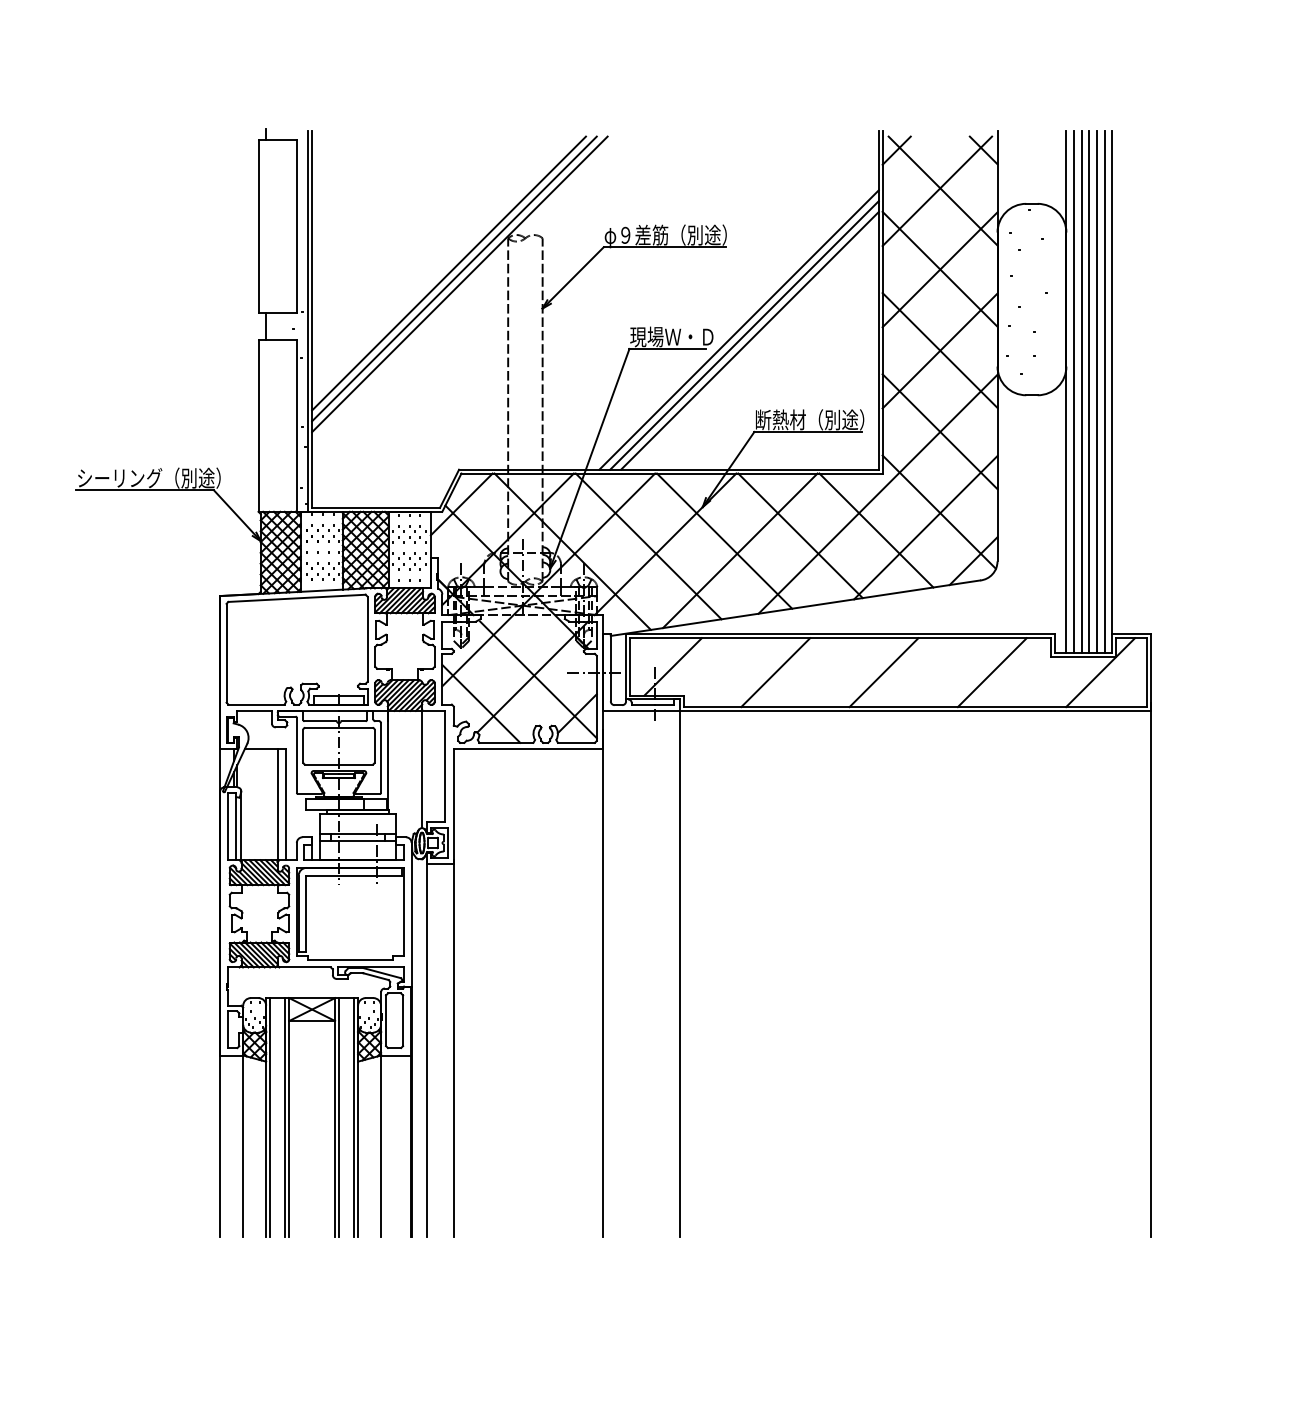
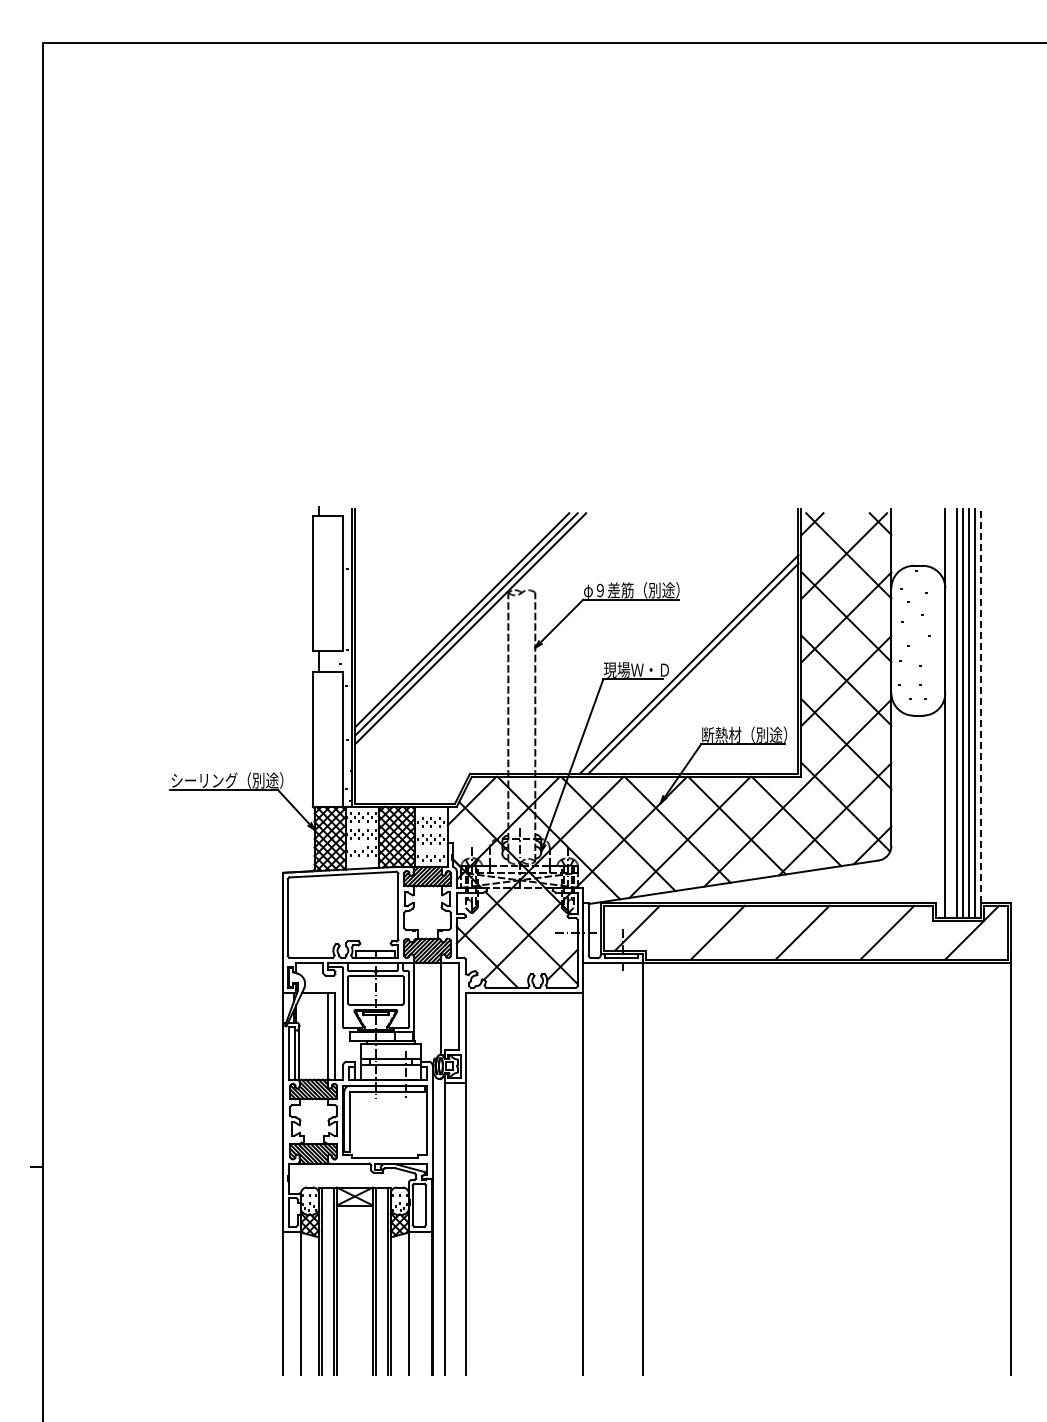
line: (749, 340) -> (697, 672), removed
line: (1112, 382) -> (981, 705), solid -> dashed
line: (1074, 391) -> (951, 712), removed

